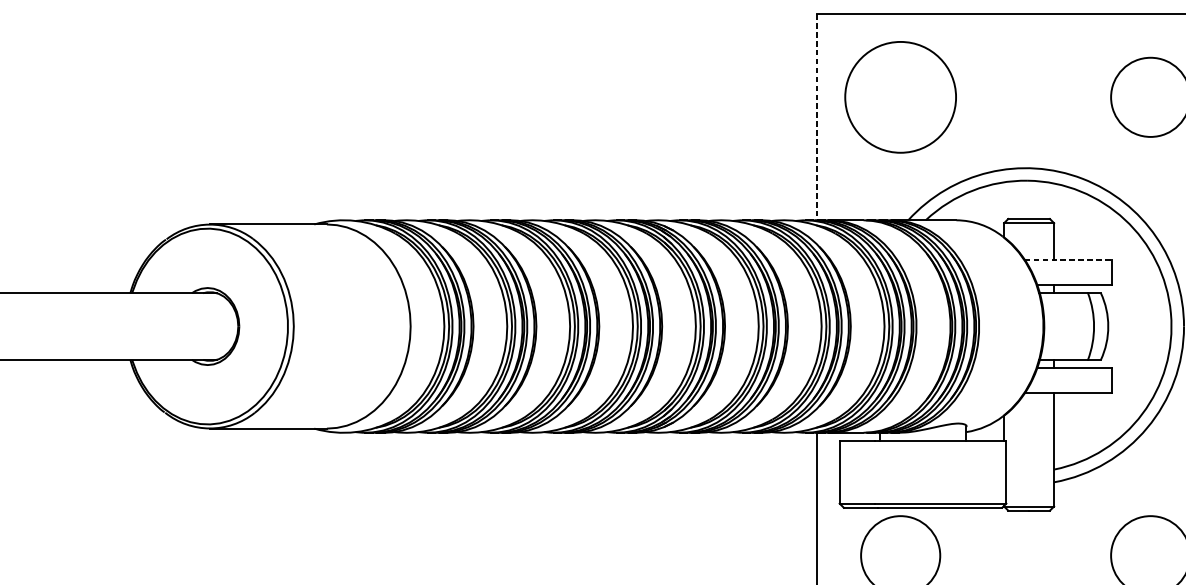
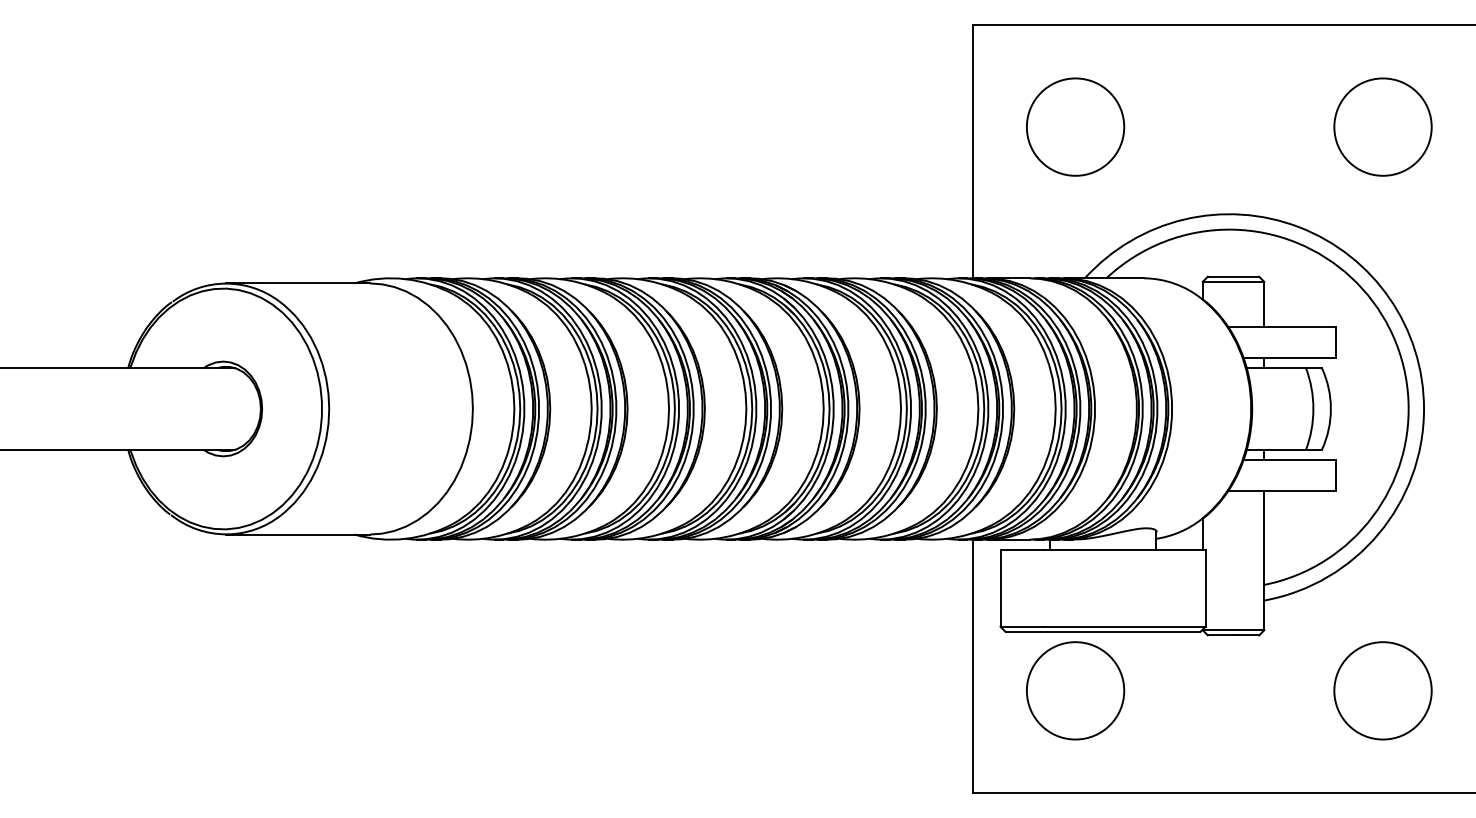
circle: (900, 96) -> (1075, 126), size x0.71
line: (817, 117) -> (973, 151), dashed -> solid
line: (1068, 260) -> (1282, 327), dashed -> solid

